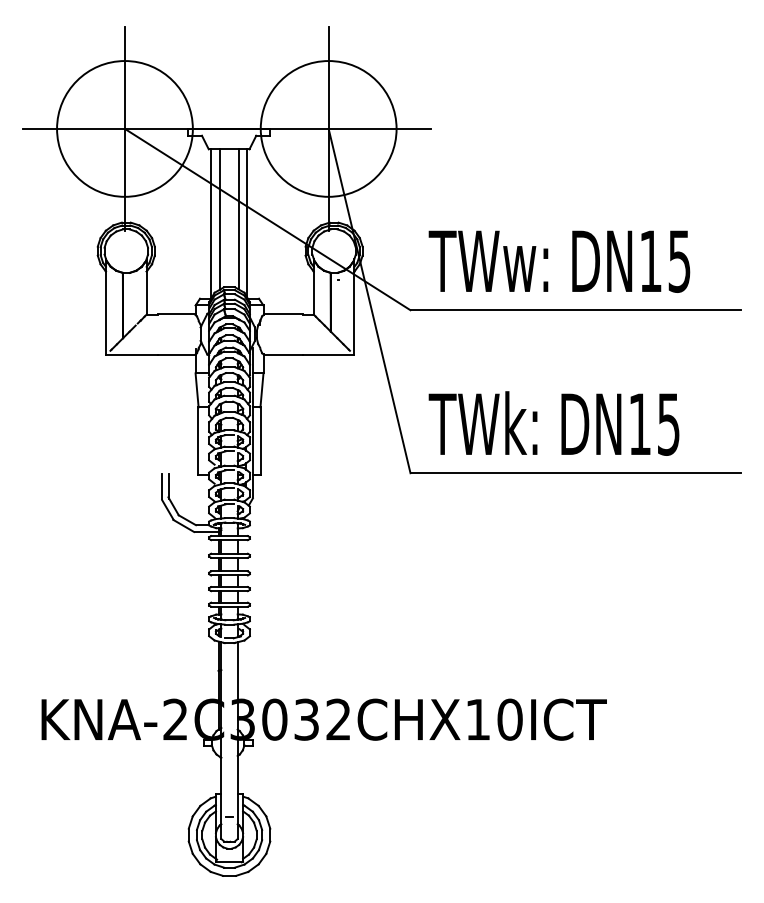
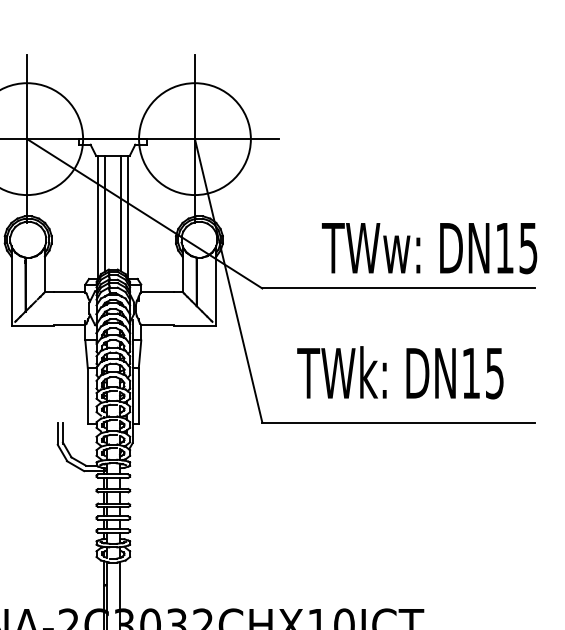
text: (559, 261) -> (429, 248), moved
text: (553, 423) -> (399, 372), moved

